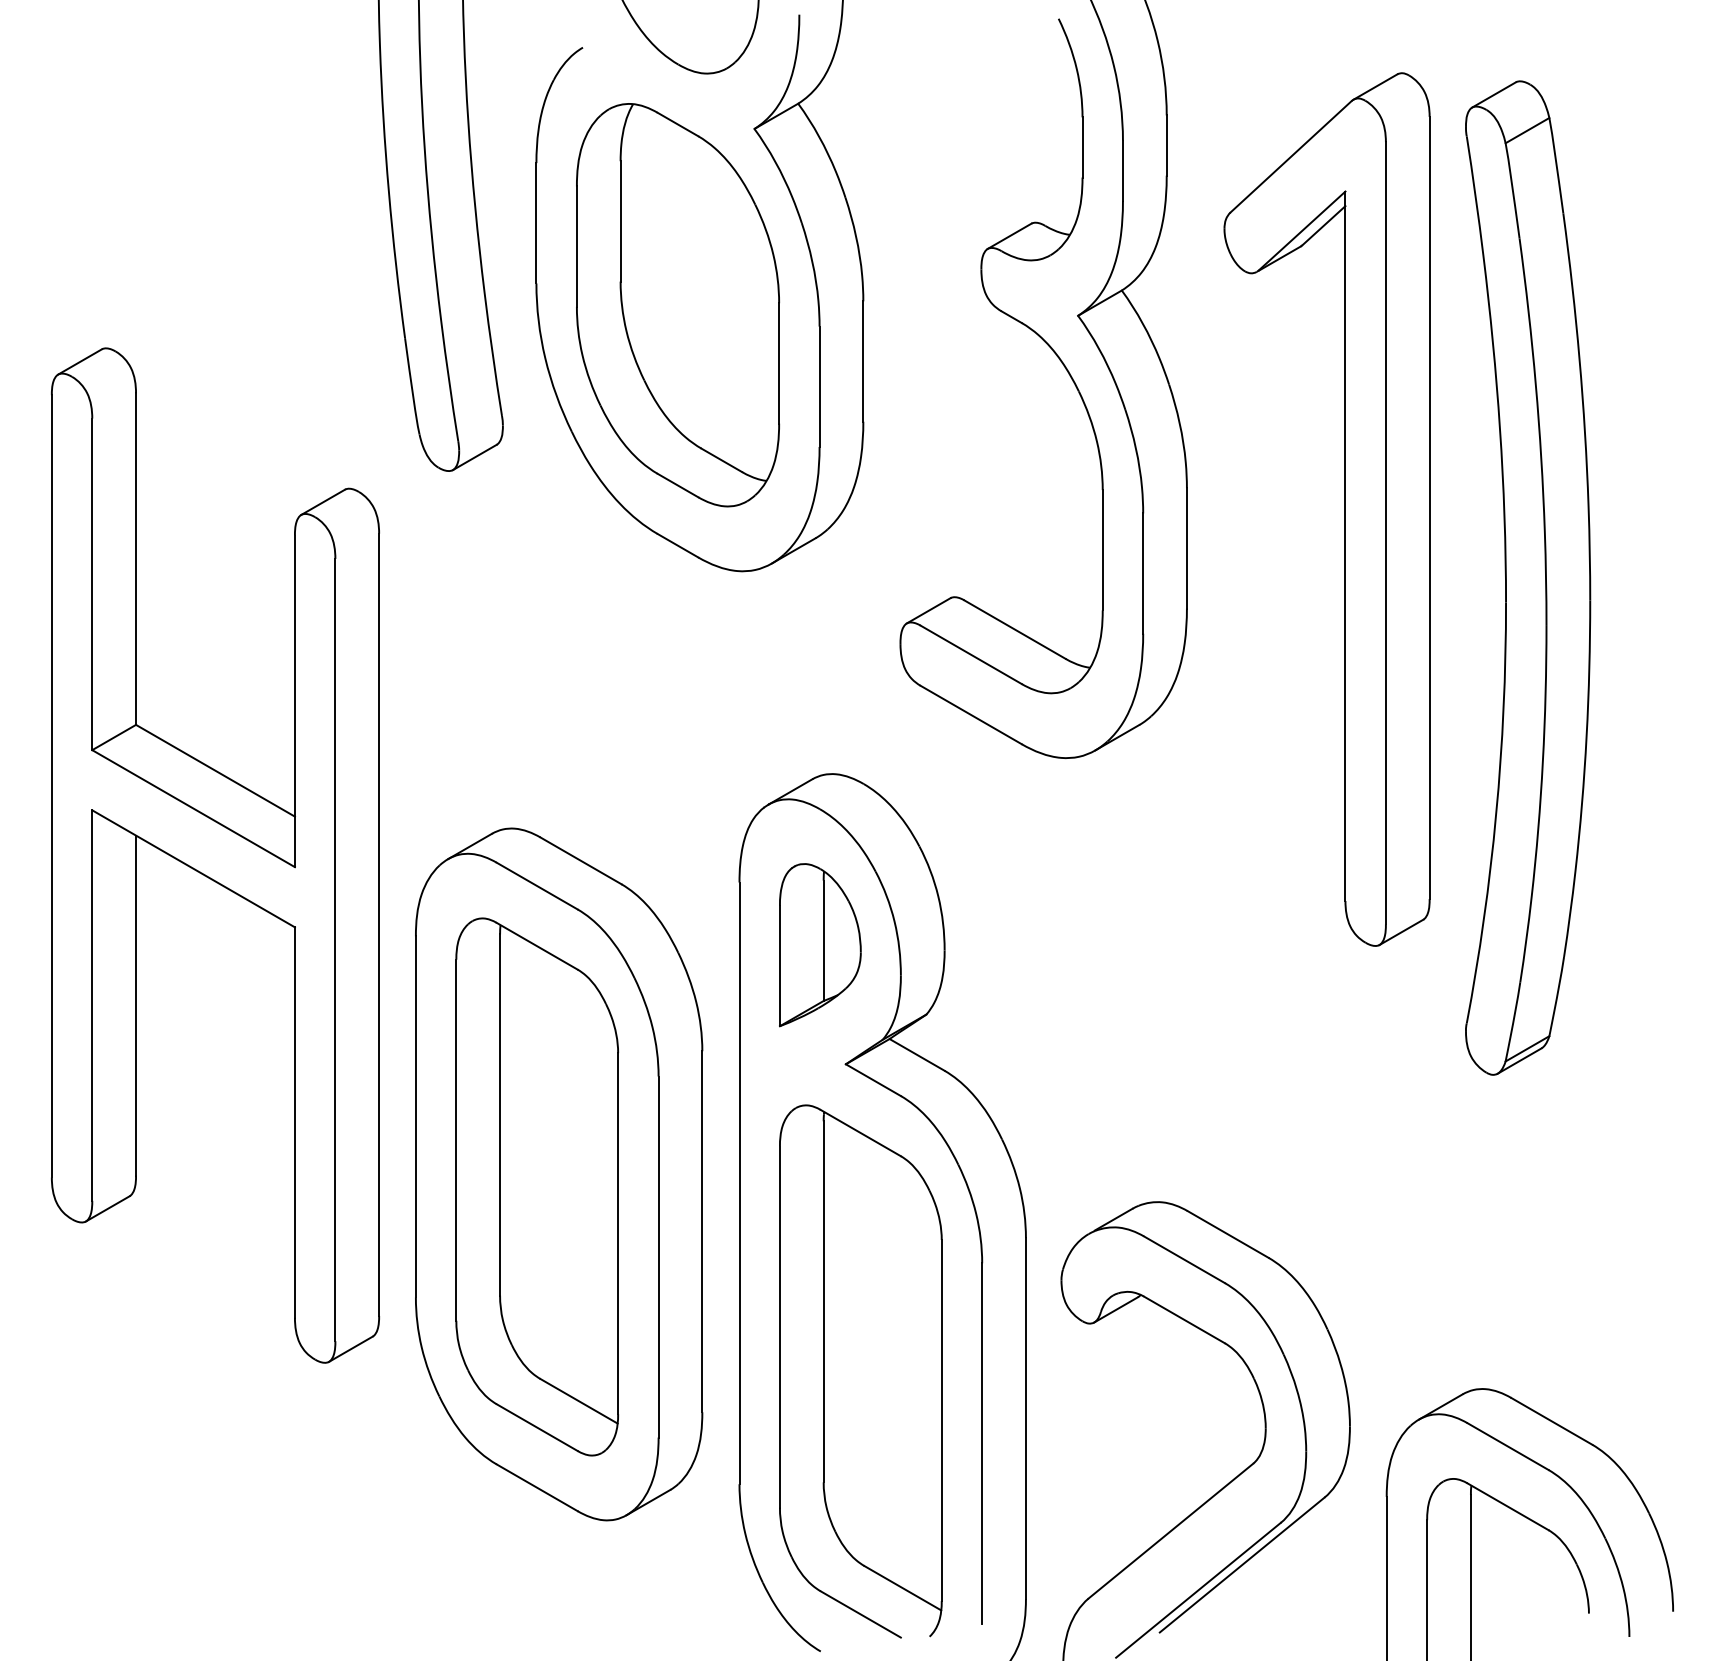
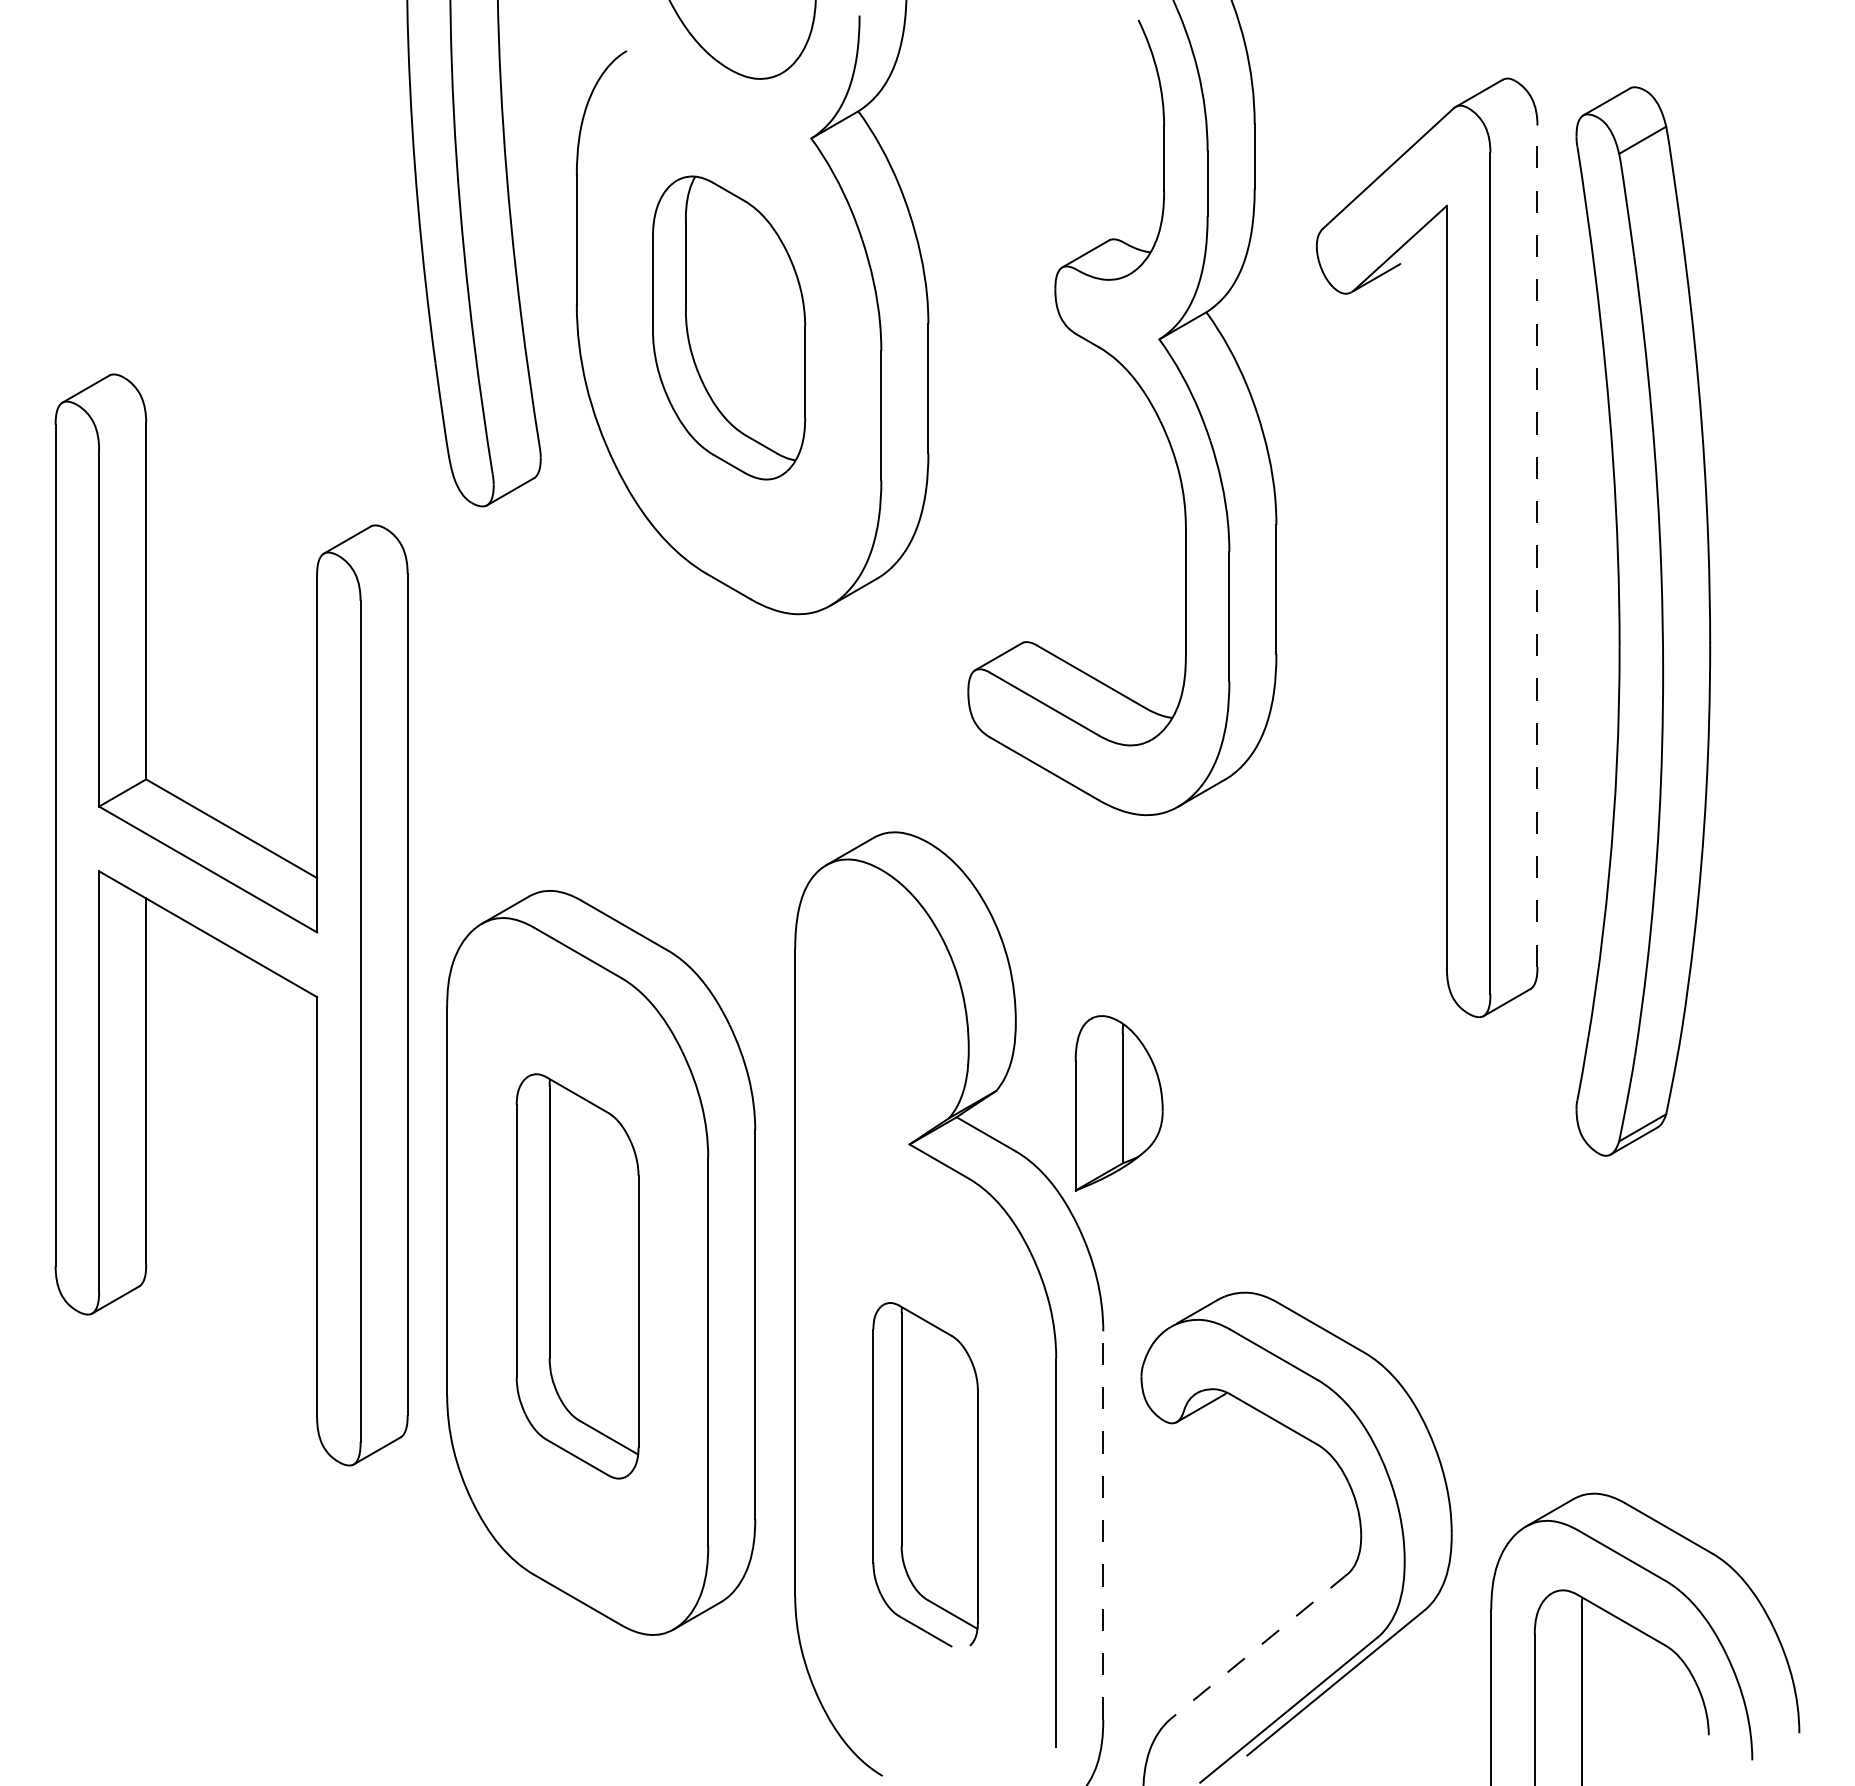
line: (1323, 225) -> (1423, 242), removed
part: (677, 304) -> (728, 327), size x0.7
line: (1429, 508) -> (1537, 546), solid -> dashed
part: (819, 945) -> (1118, 1103), moved
part: (537, 1187) -> (577, 1276), size x0.7
part: (860, 1371) -> (925, 1474), size x0.6
line: (1026, 1418) -> (1103, 1525), solid -> dashed
line: (1170, 1531) -> (1258, 1646), solid -> dashed

